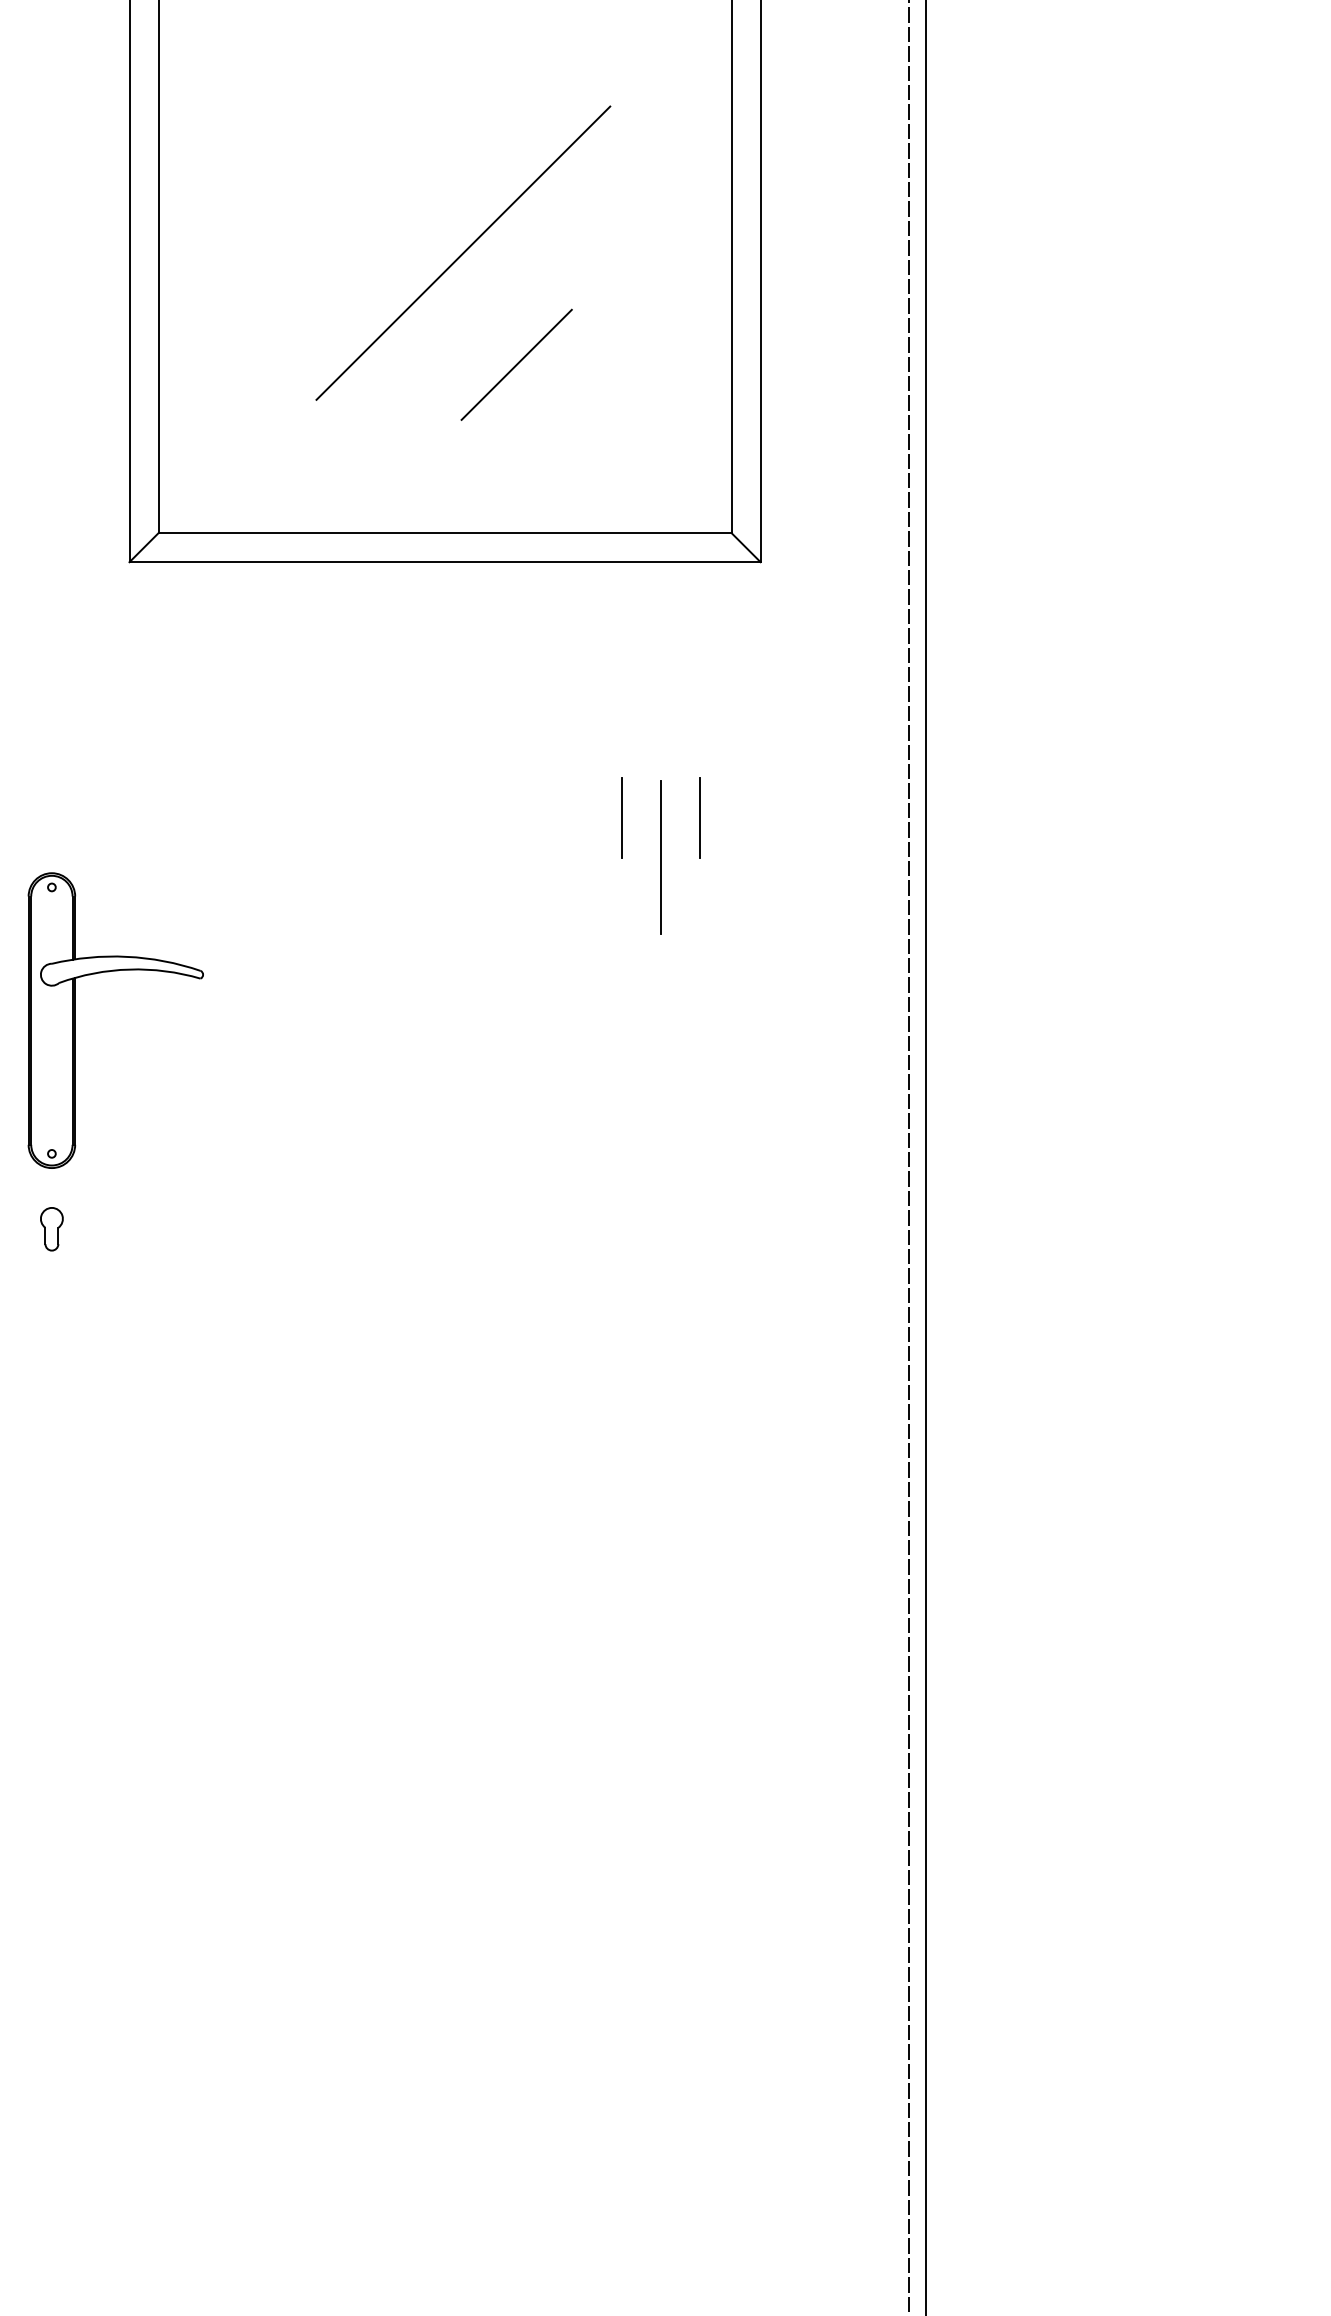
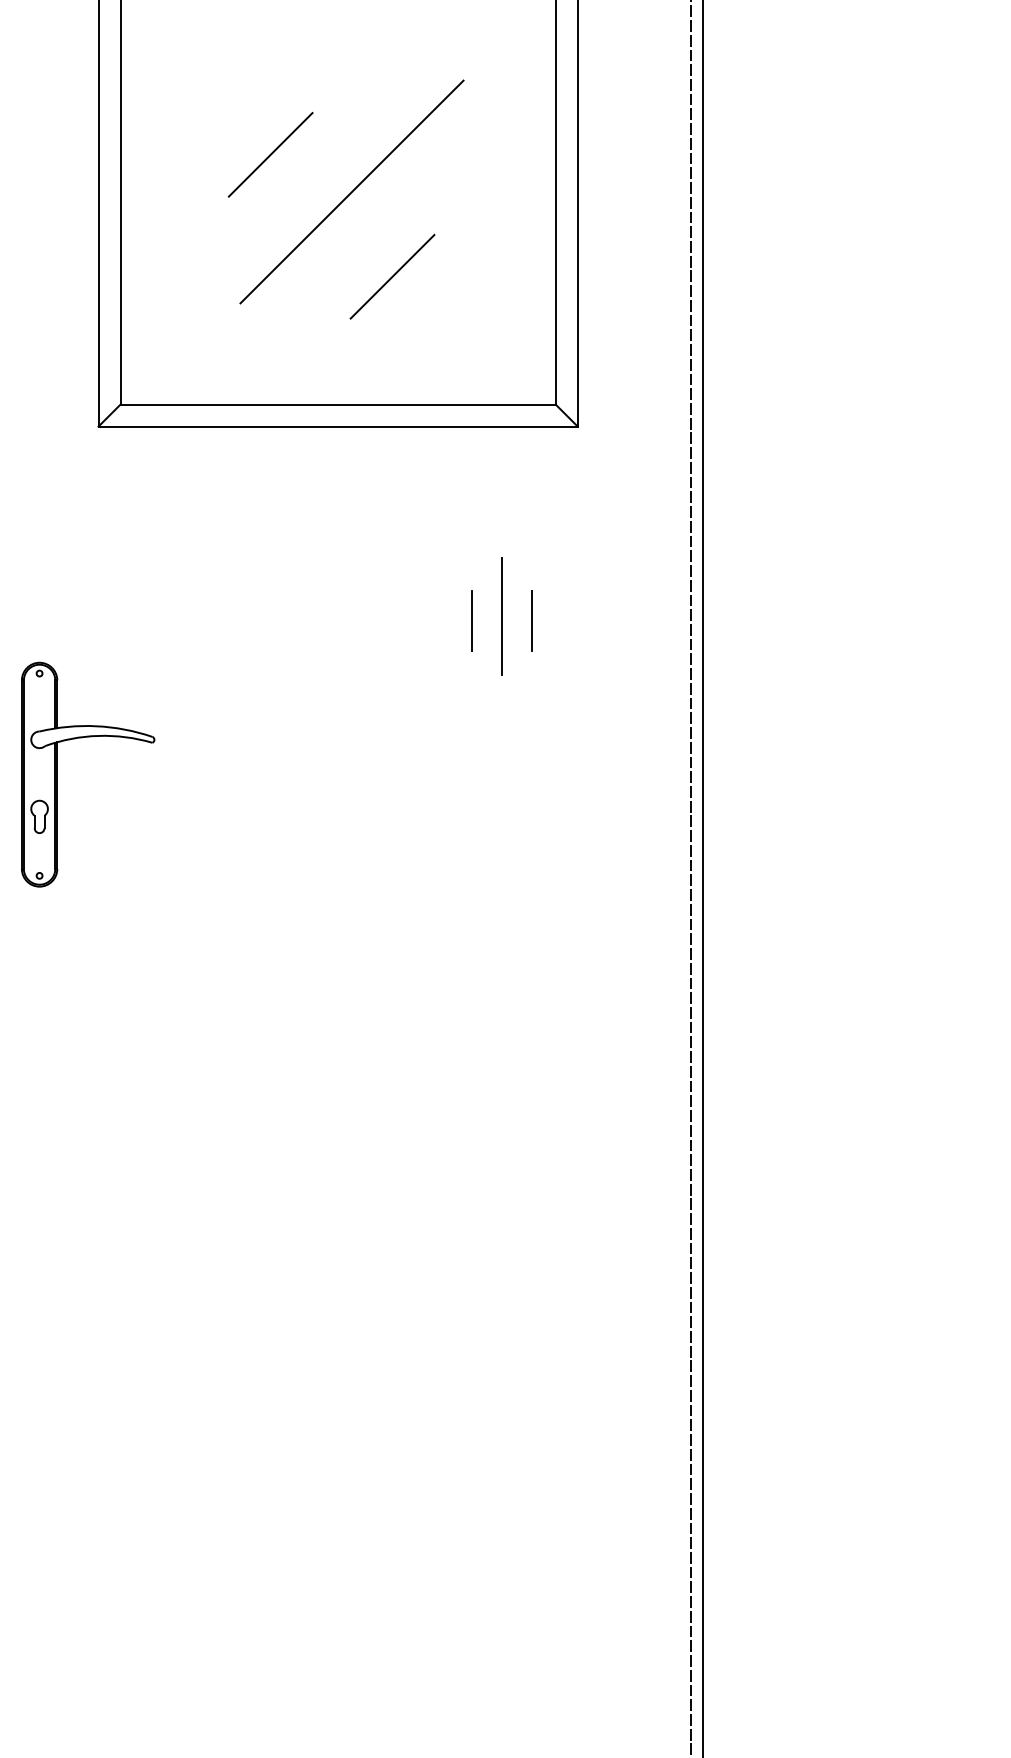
line: (356, 204) -> (270, 155), added
line: (660, 857) -> (501, 616), moved
part: (51, 1229) -> (39, 817), moved

